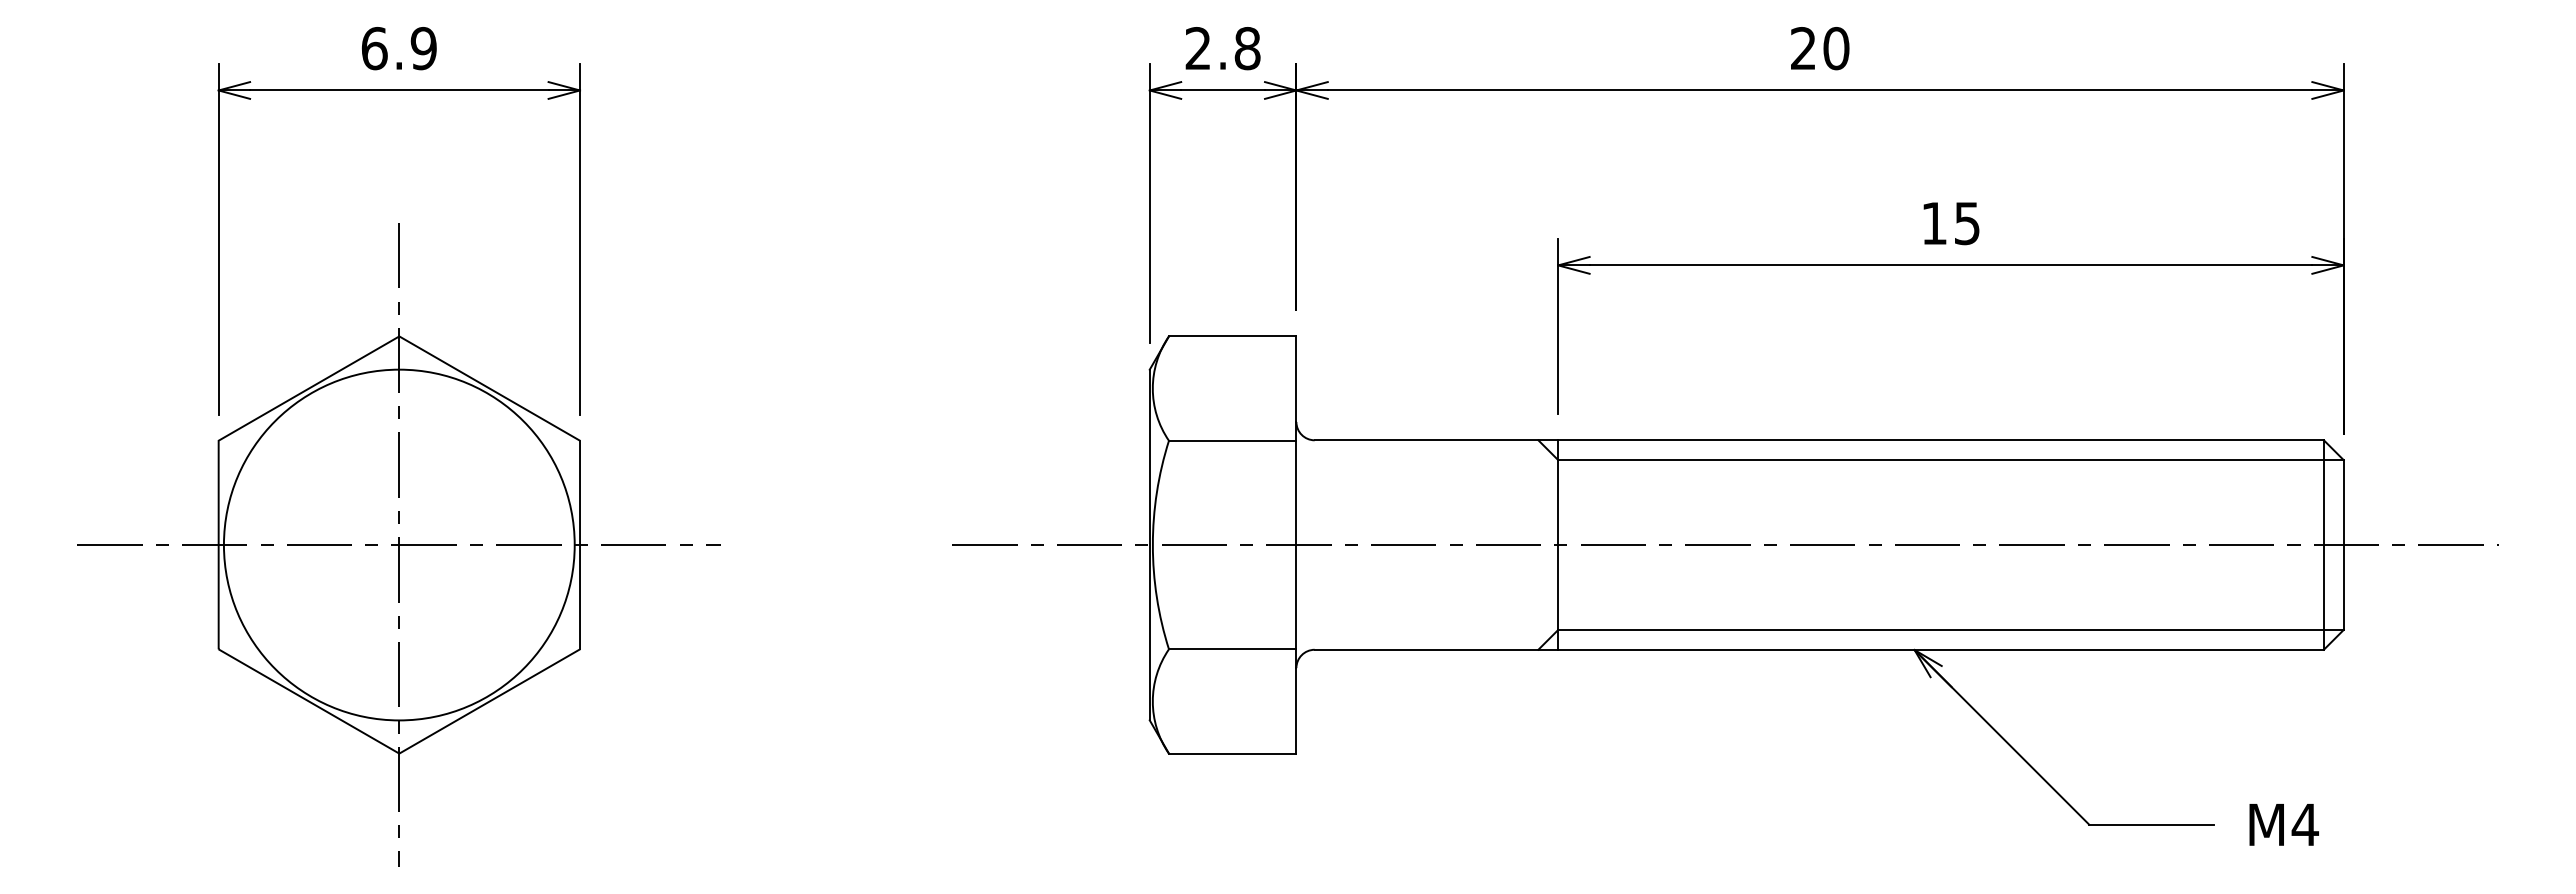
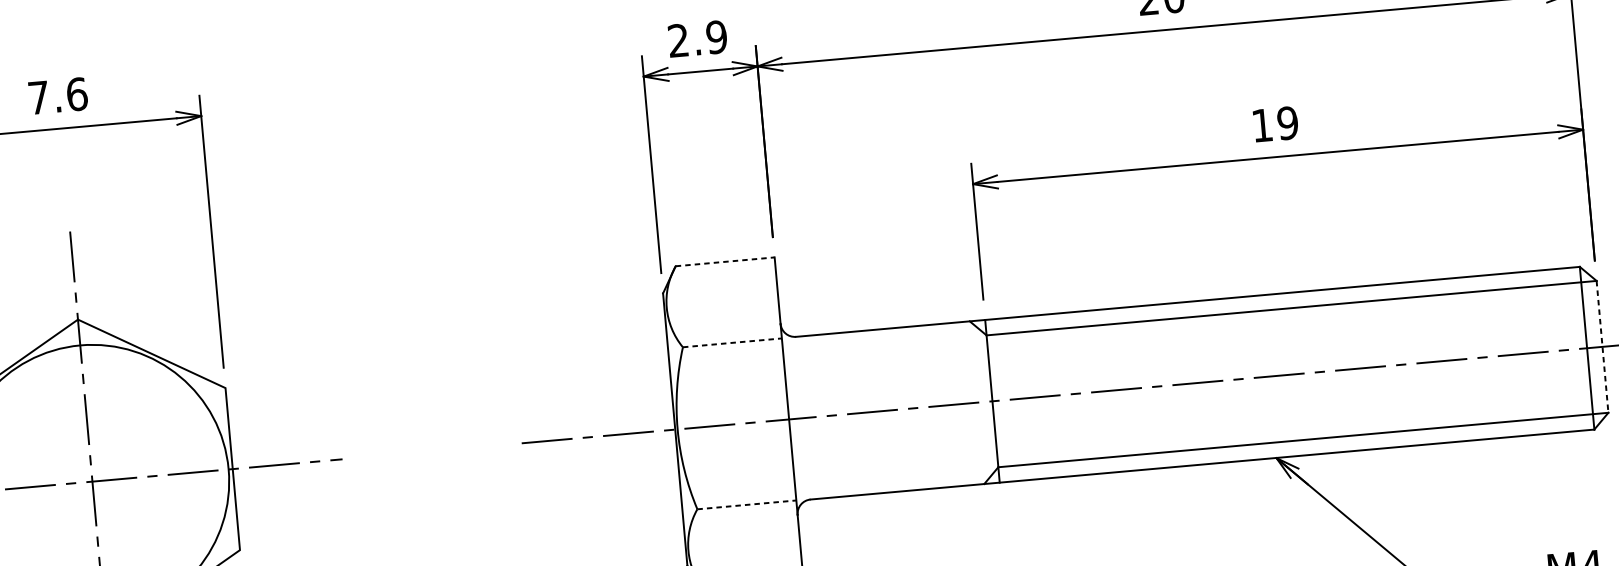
text: (399, 48) -> (58, 96), 6.9 -> 7.6
text: (1247, 48) -> (716, 37), 2.8 -> 2.9
text: (1967, 222) -> (1287, 122), 15 -> 19
line: (1232, 336) -> (725, 261), solid -> dashed
line: (1232, 440) -> (732, 342), solid -> dashed
line: (2343, 545) -> (1602, 347), solid -> dashed
line: (1232, 649) -> (746, 505), solid -> dashed

